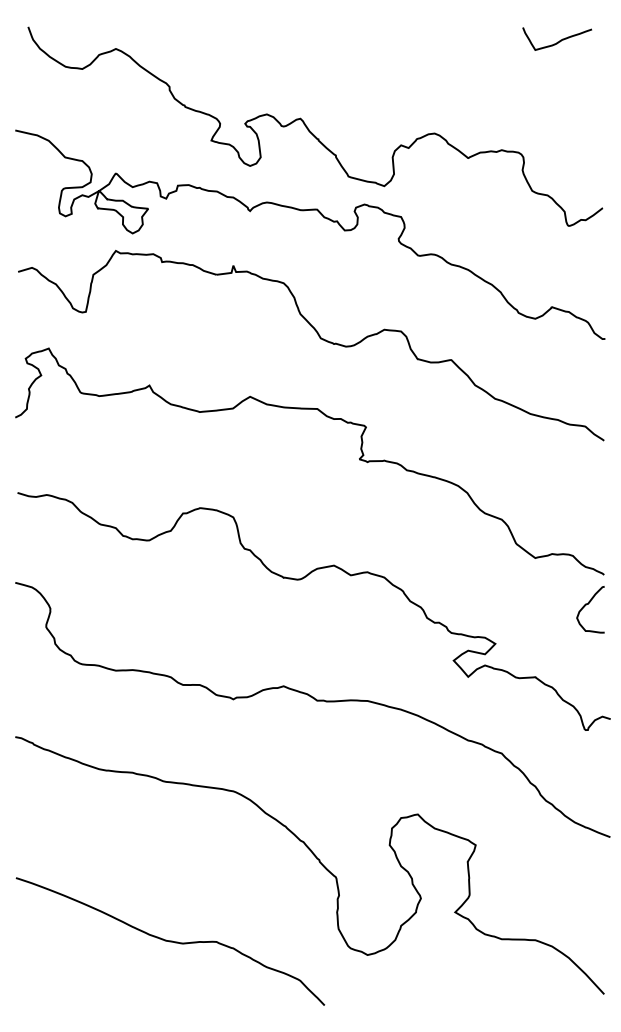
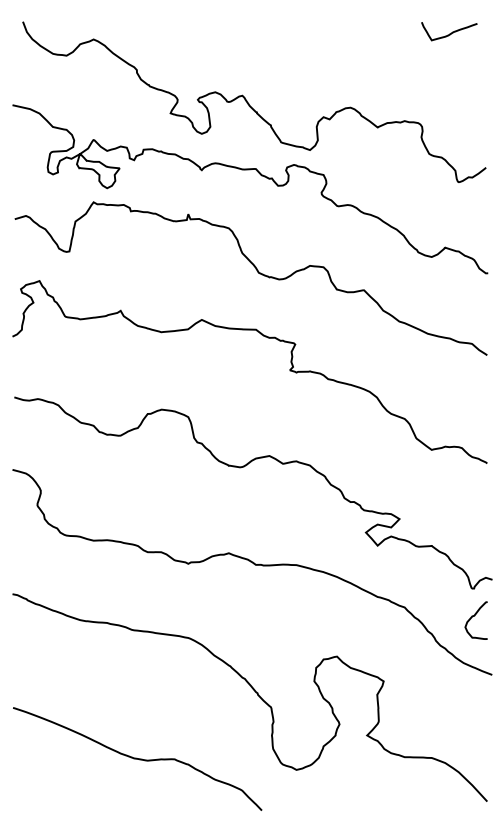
curve: (588, 604) -> (474, 616), moved

